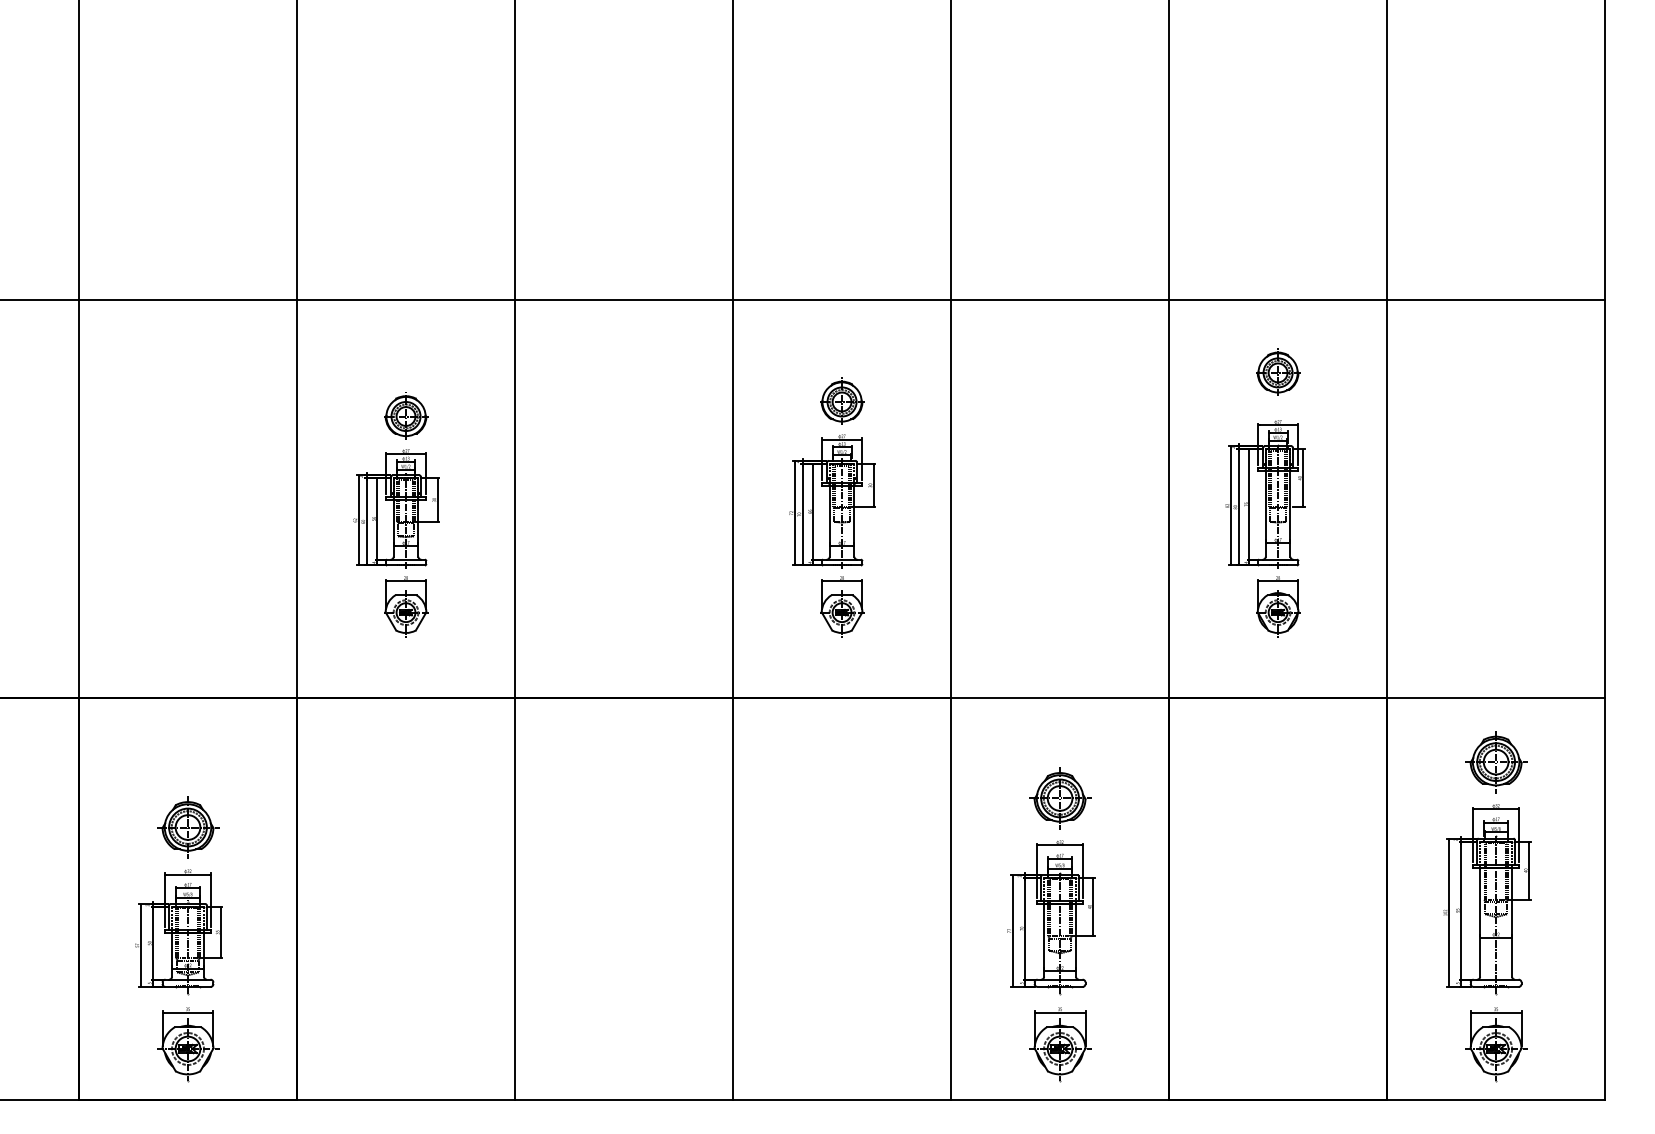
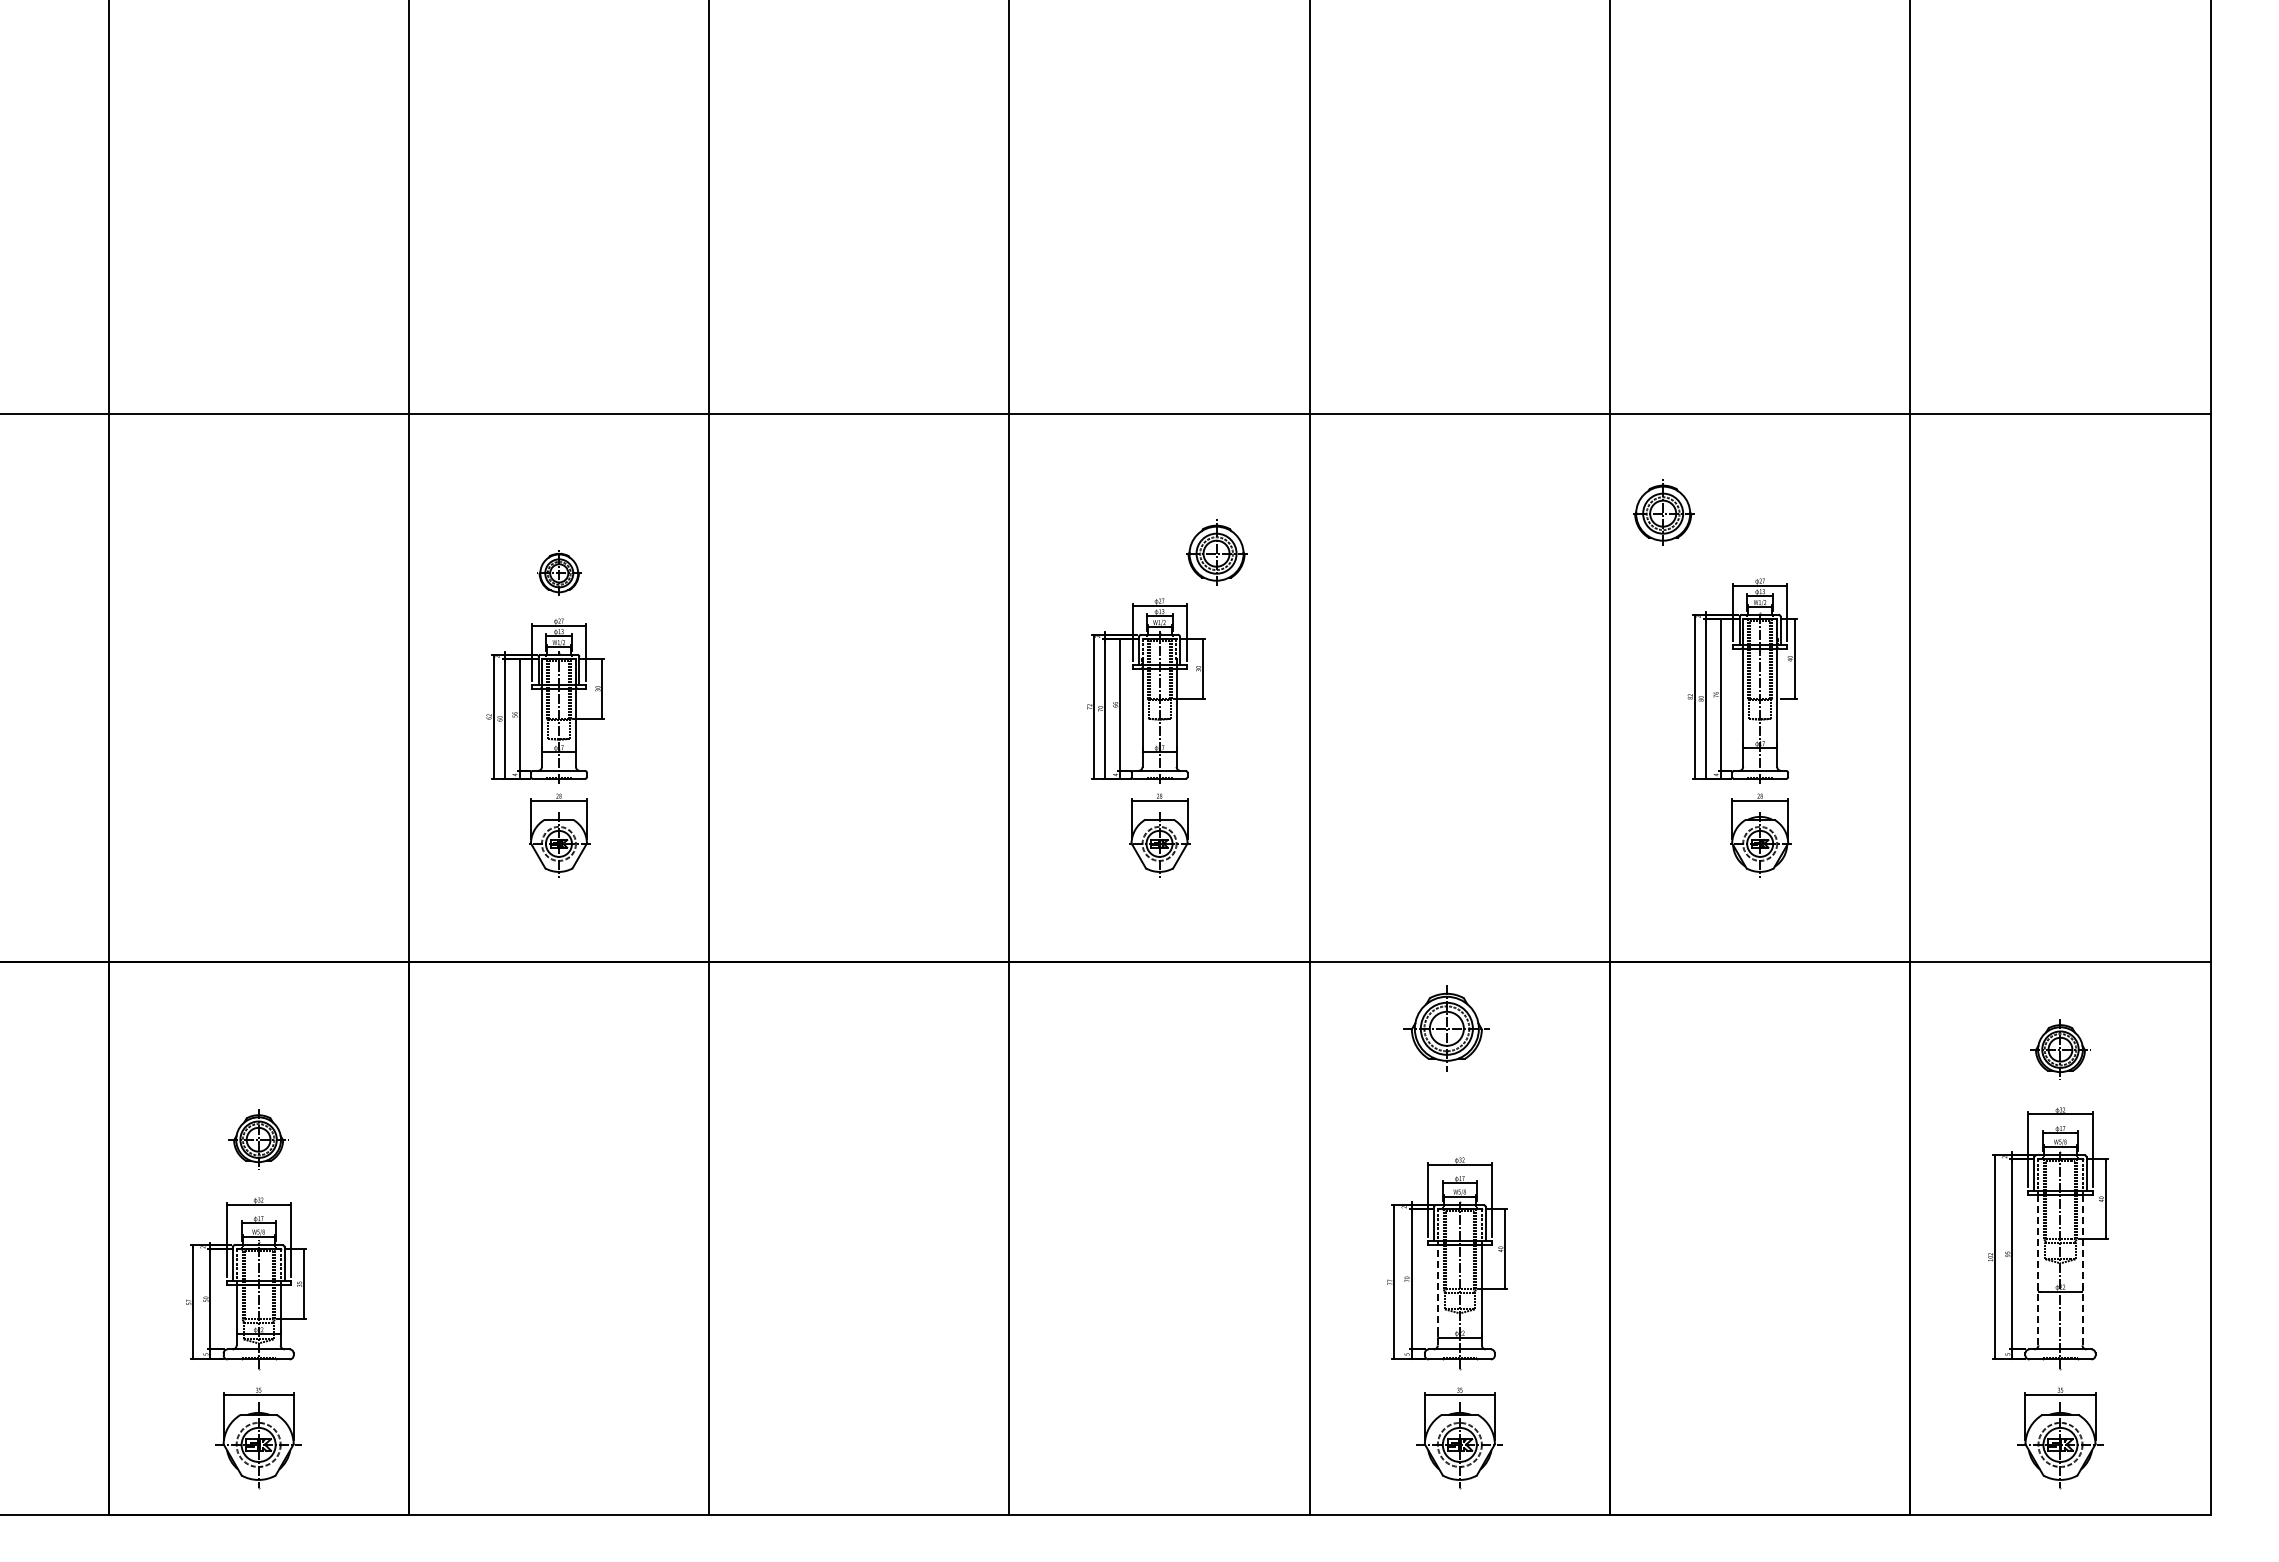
part: (1278, 372) -> (1663, 512), moved
part: (842, 401) -> (1216, 552), moved
part: (406, 415) -> (559, 572), size x0.7
part: (1496, 761) -> (2060, 1049), size x0.7
part: (1059, 798) -> (1446, 1028), moved
part: (187, 827) -> (258, 1139), size x0.7
line: (1480, 921) -> (2038, 1269), solid -> dashed
line: (1512, 921) -> (2082, 1269), solid -> dashed
line: (1043, 939) -> (1437, 1294), solid -> dashed

